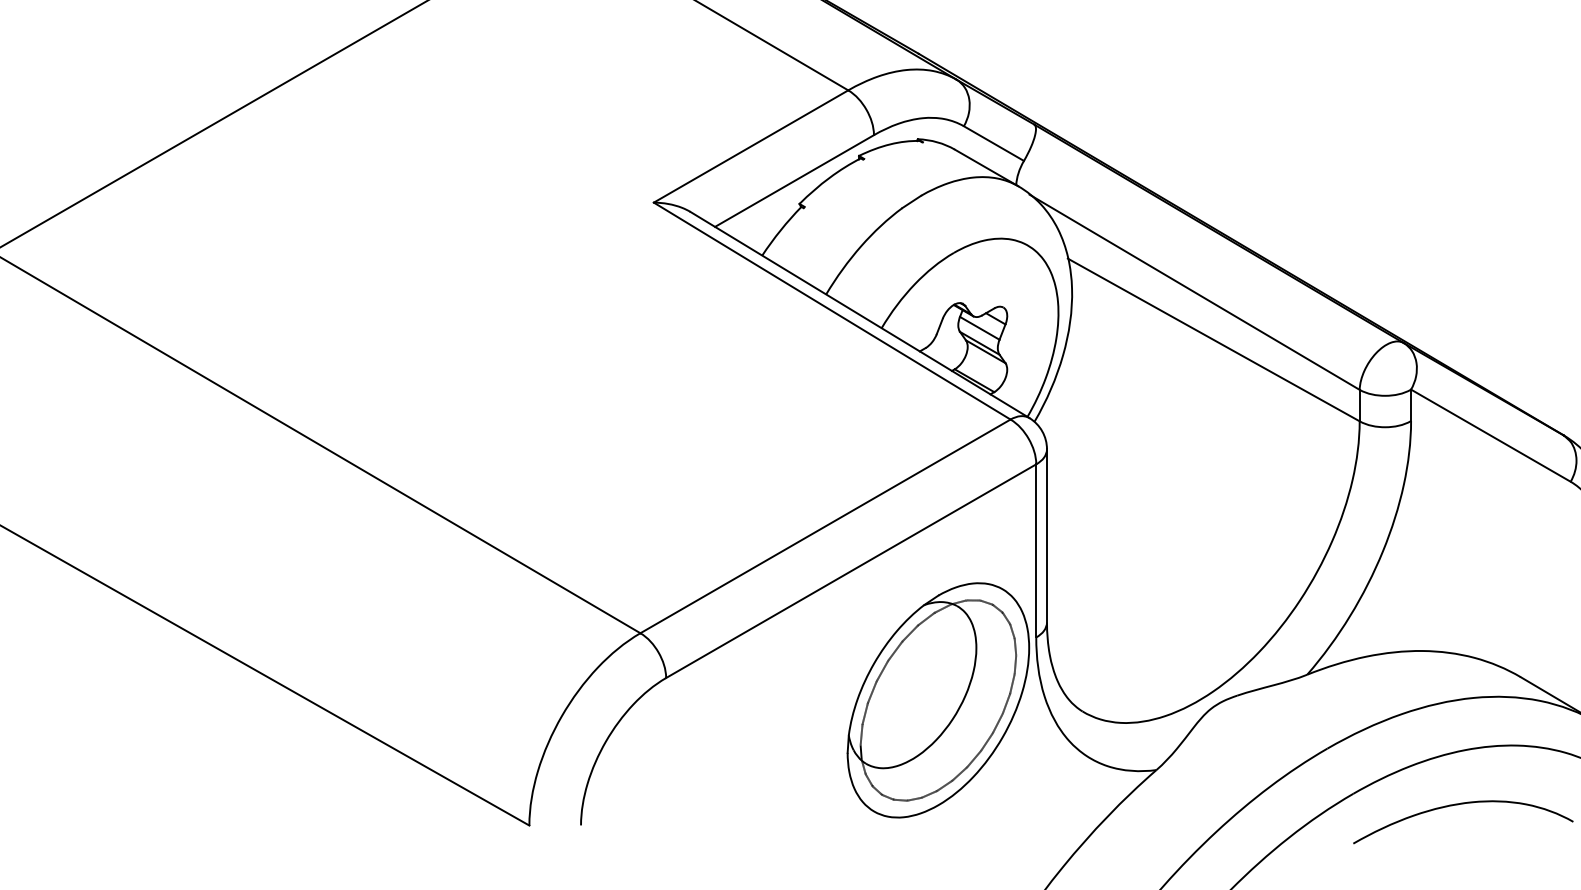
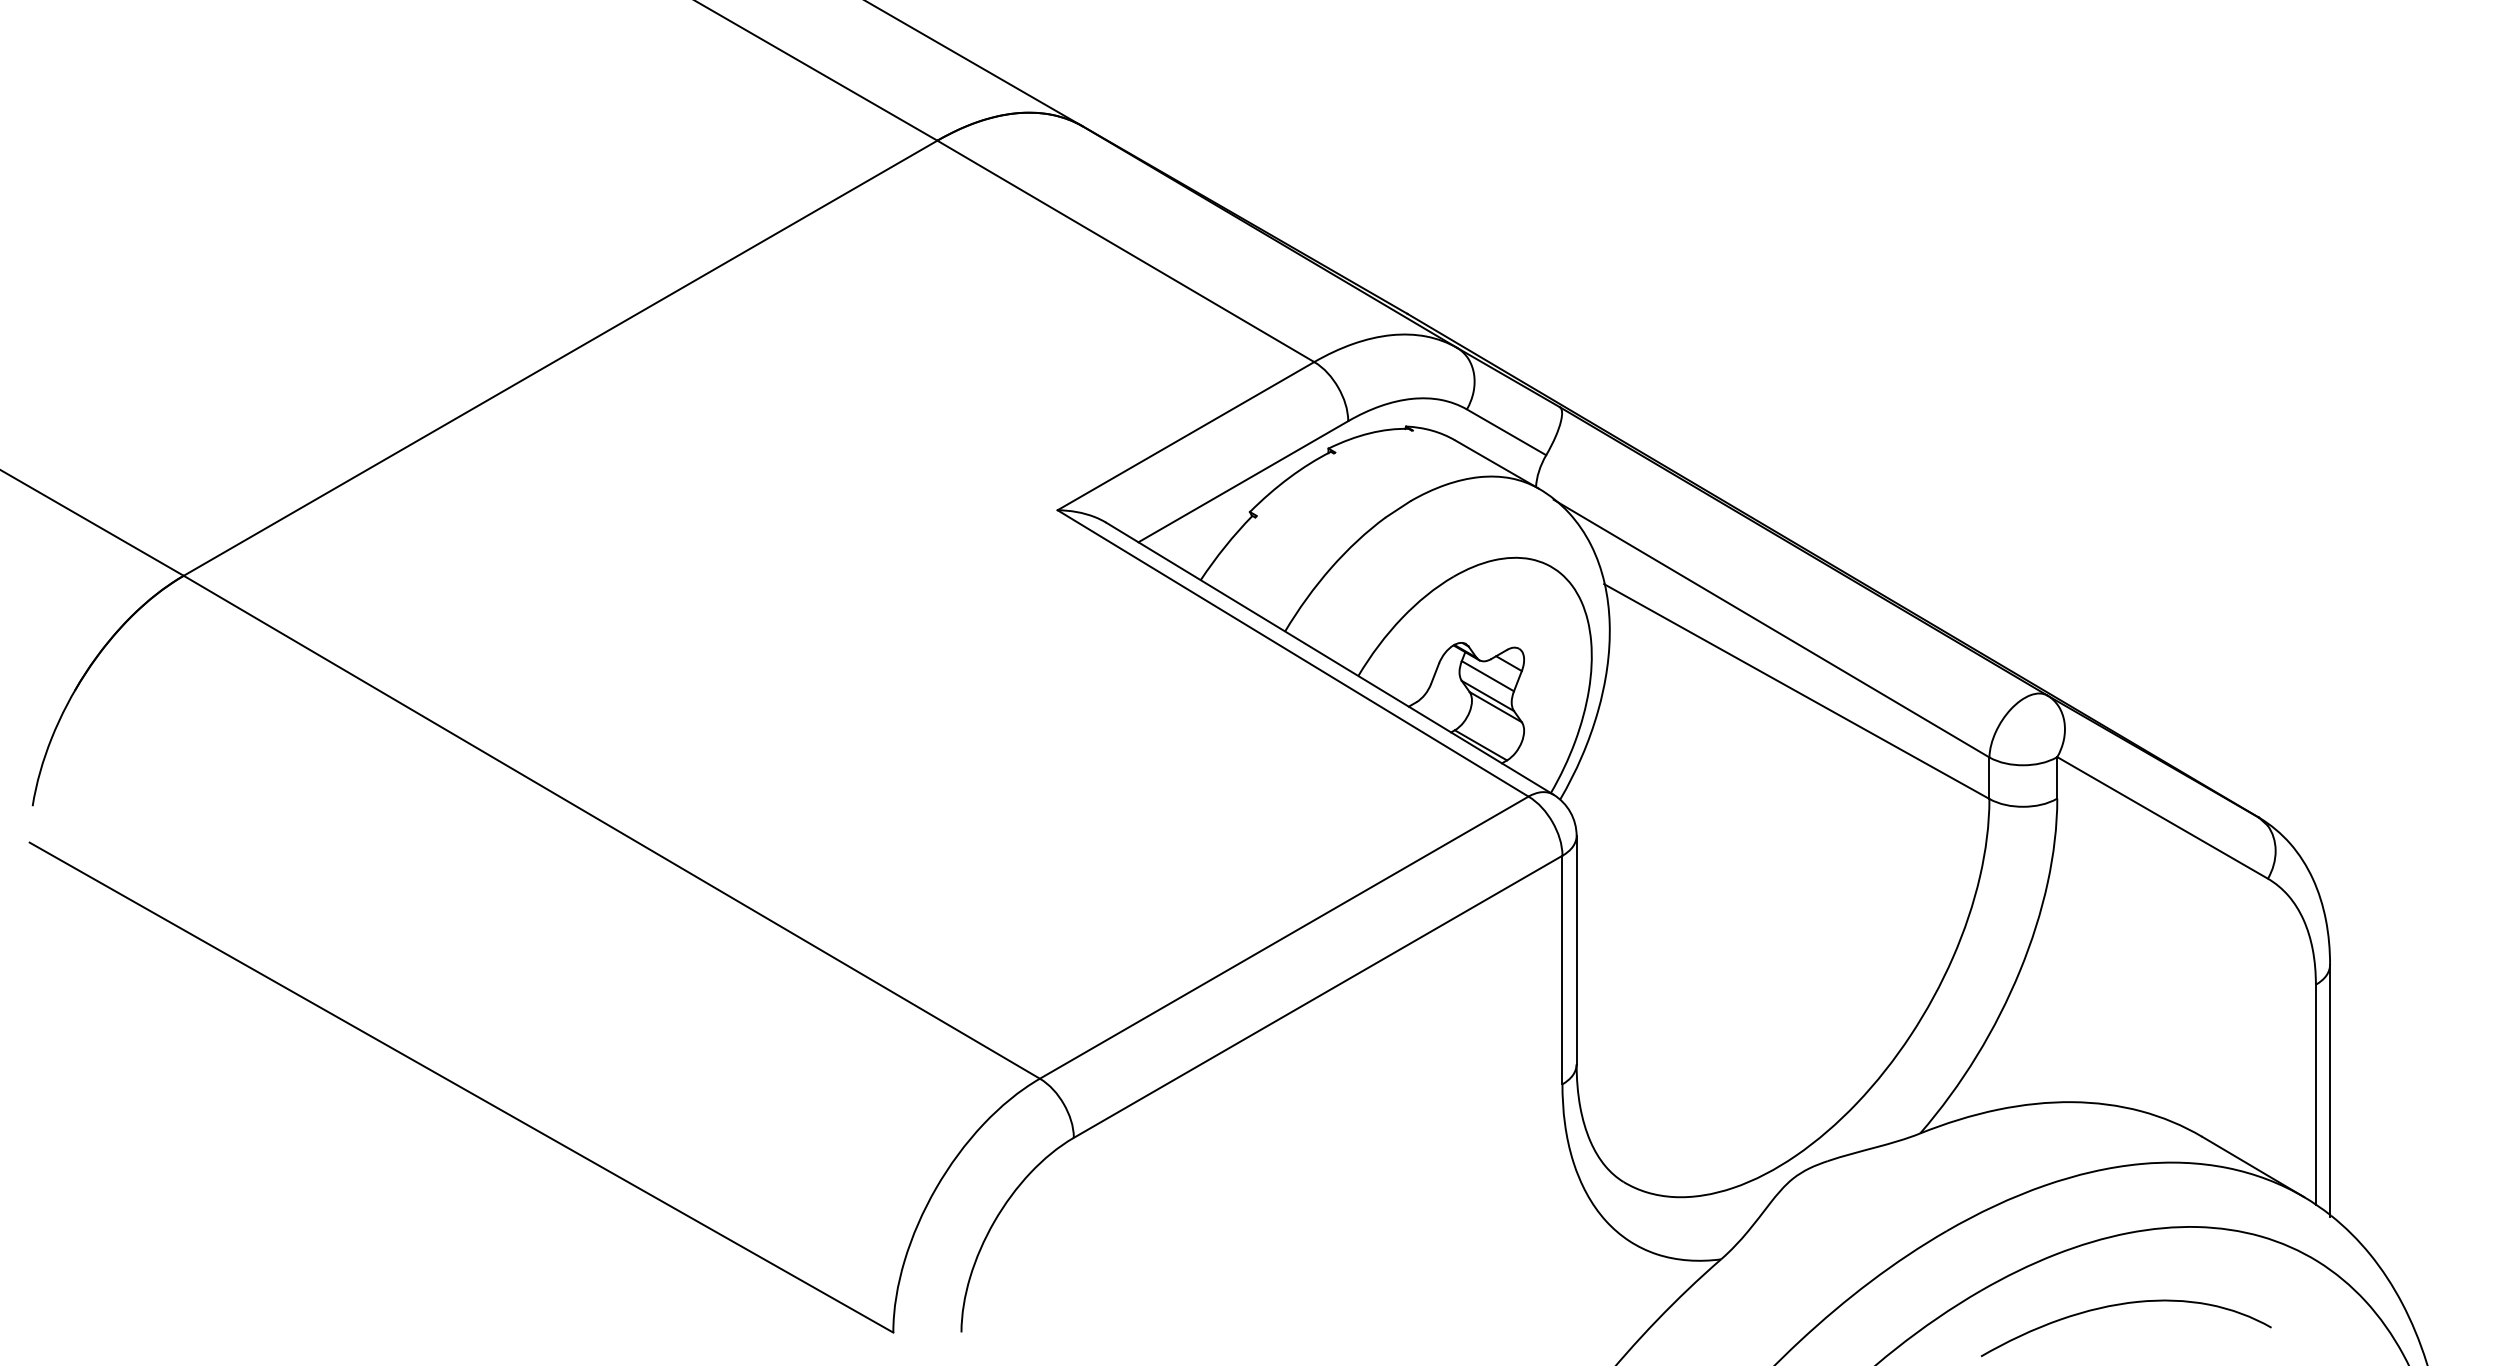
part: (937, 699) -> (1432, 1166), removed

